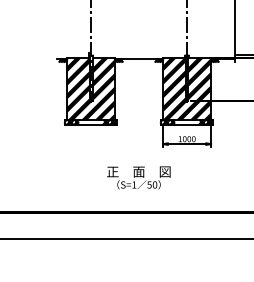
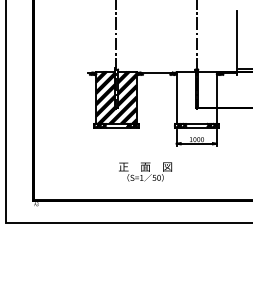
hatch: (186, 88) -> (196, 97), removed
text: (138, 177) -> (145, 171), moved

